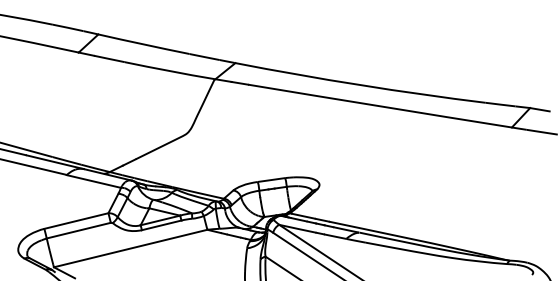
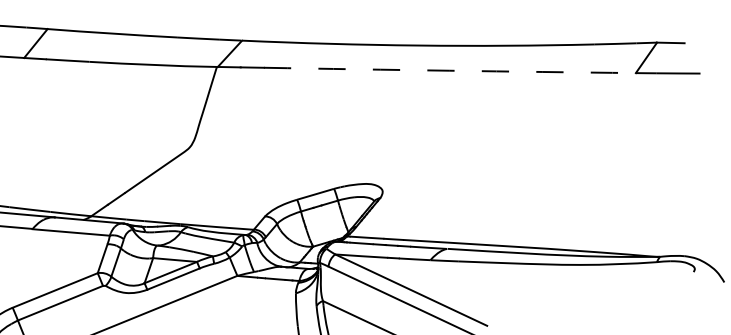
arc: (379, 106) -> (449, 71), solid -> dashed

